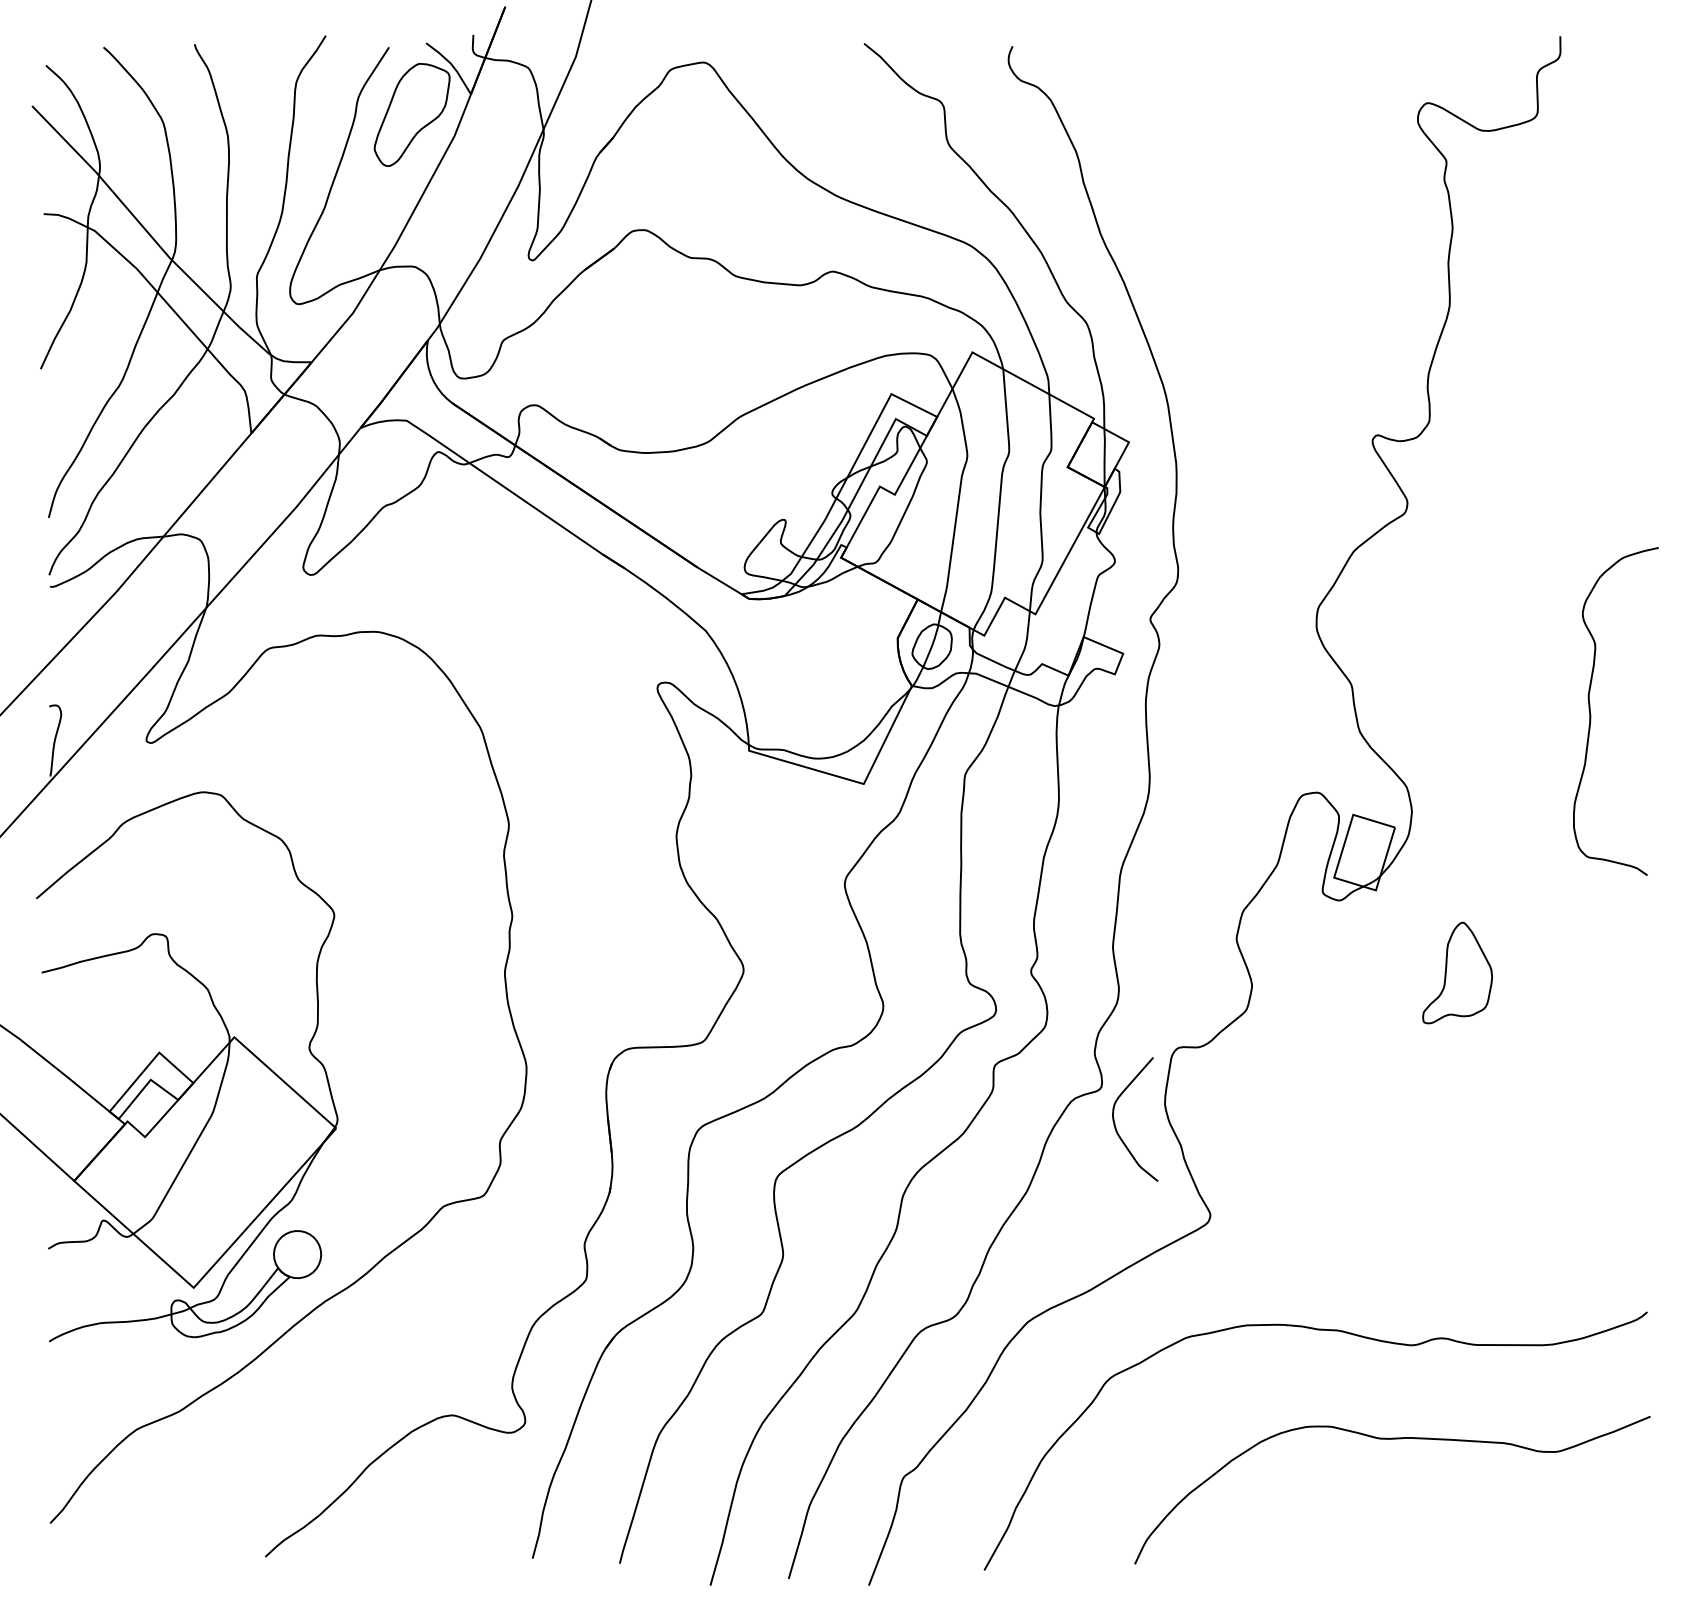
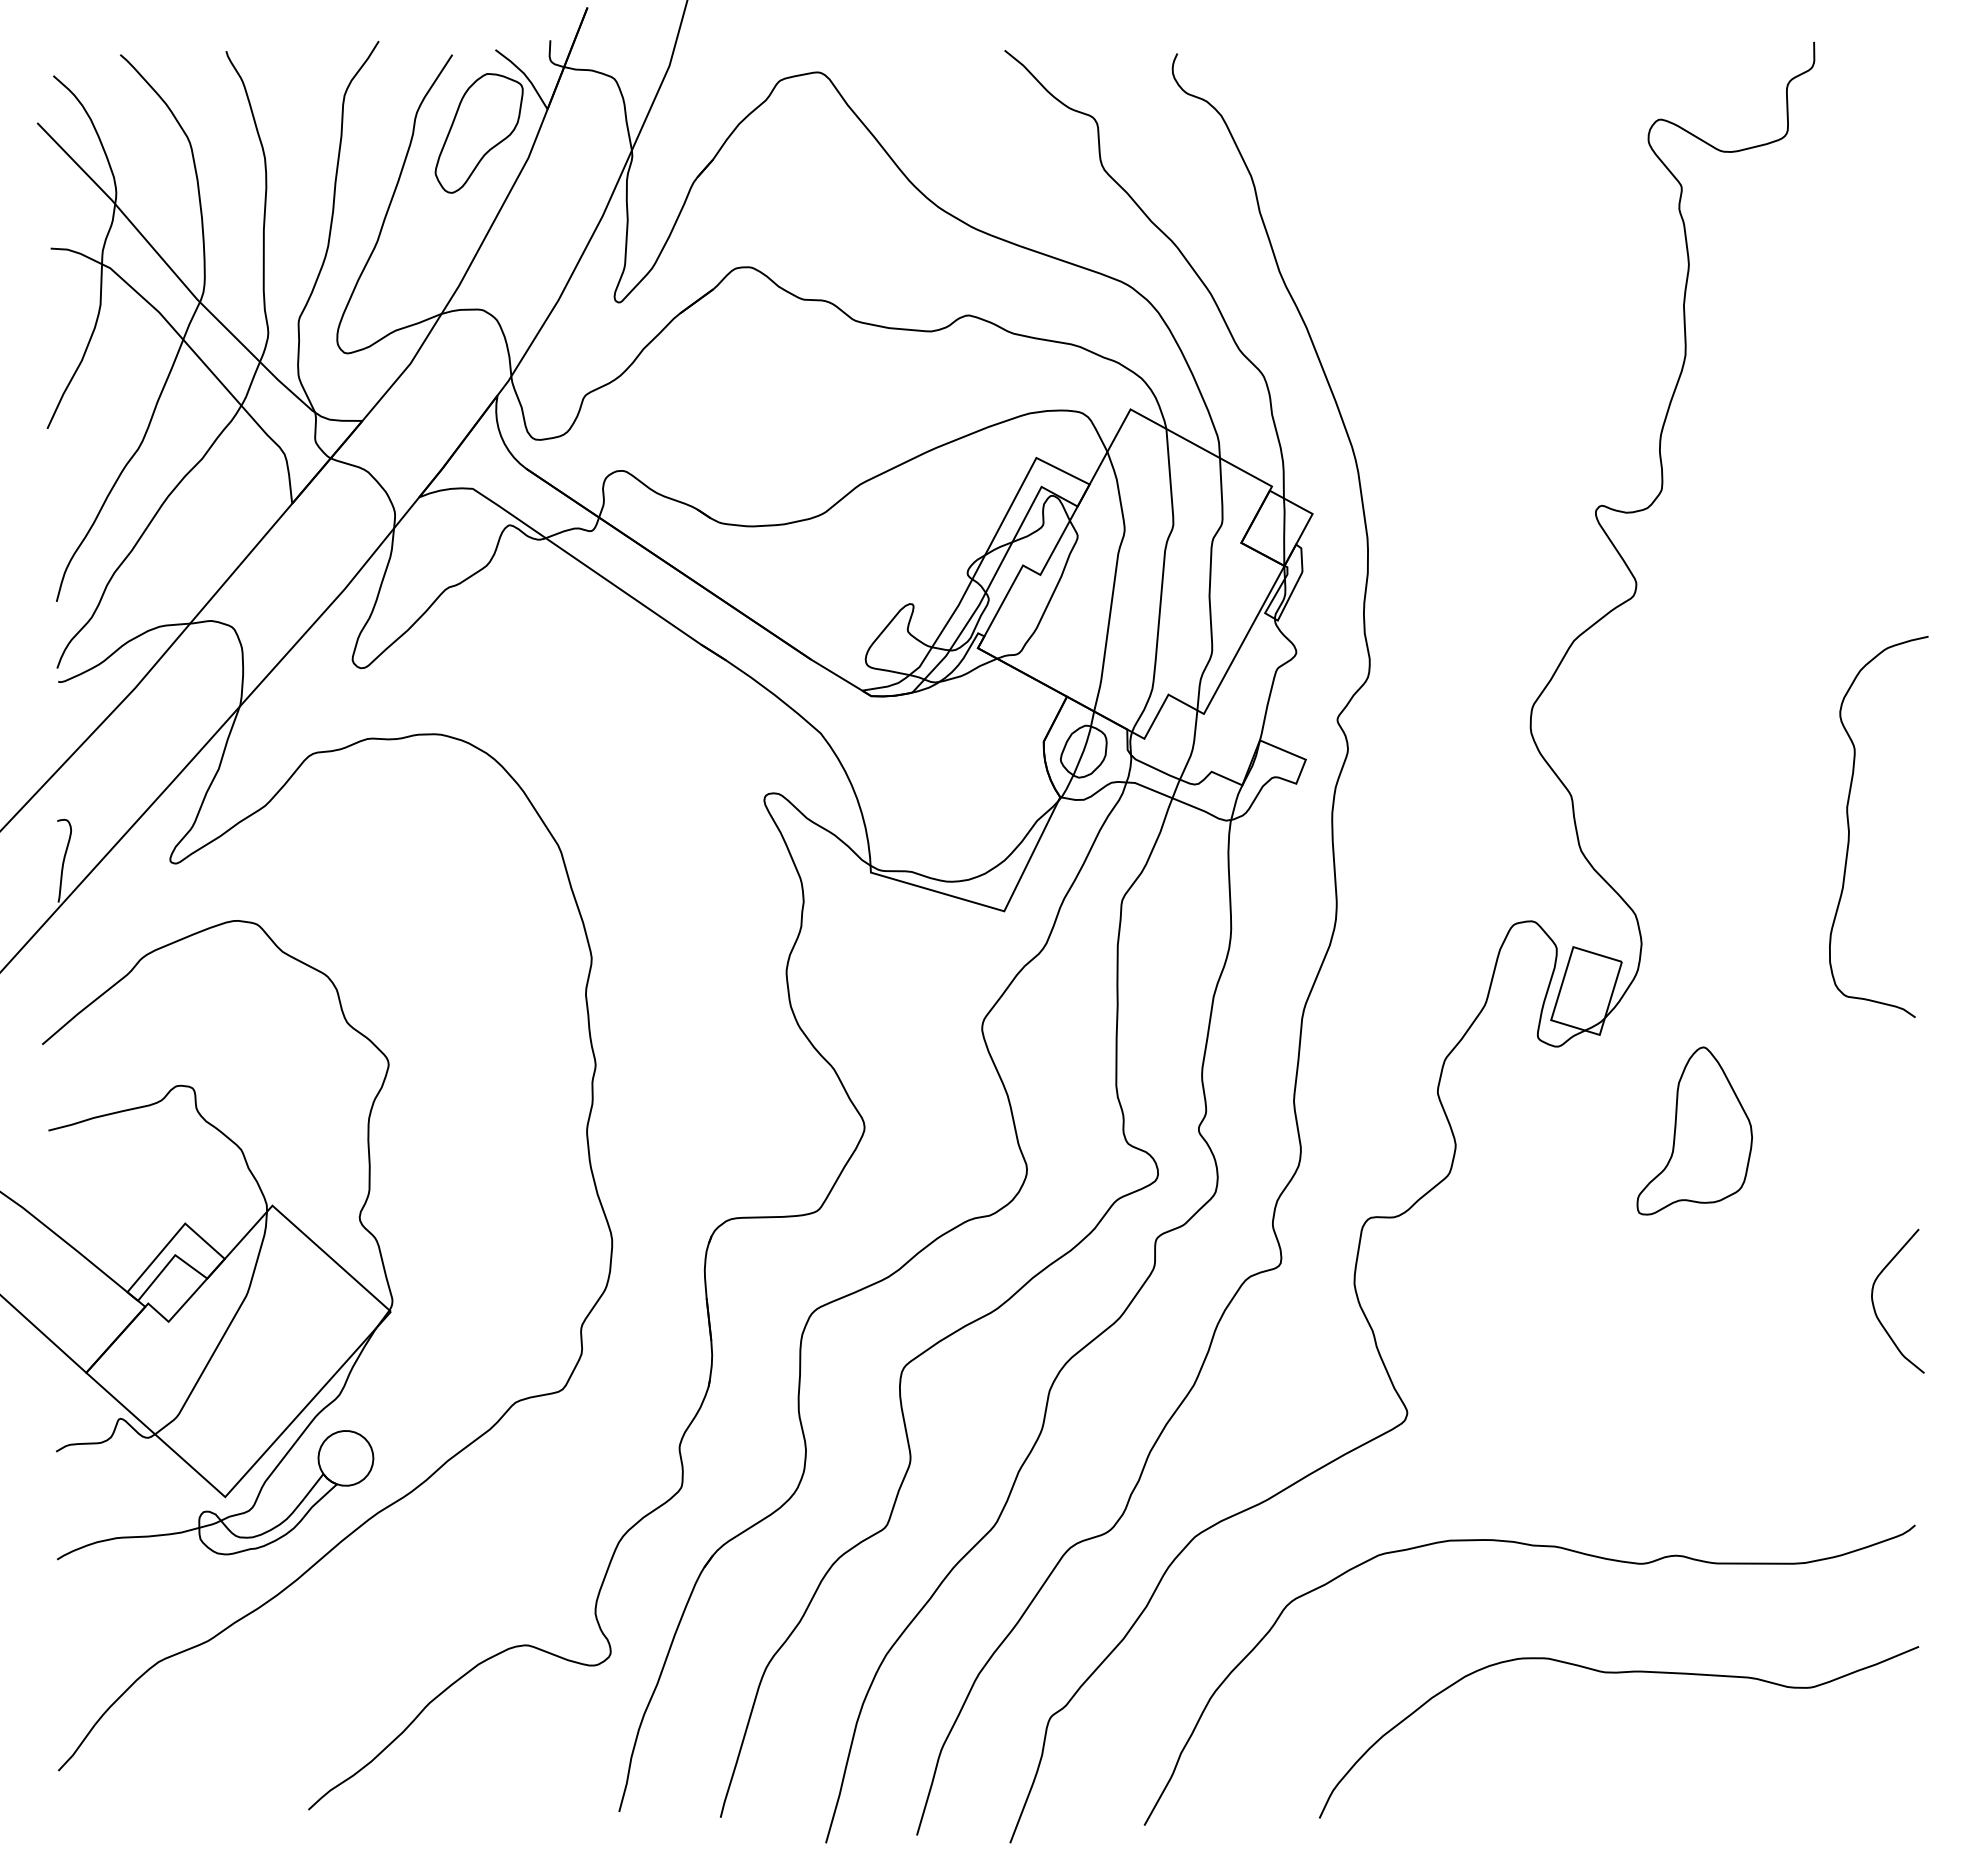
part: (1457, 972) -> (1694, 1130), size x1.43
curve: (1115, 1122) -> (1874, 1304), moved

